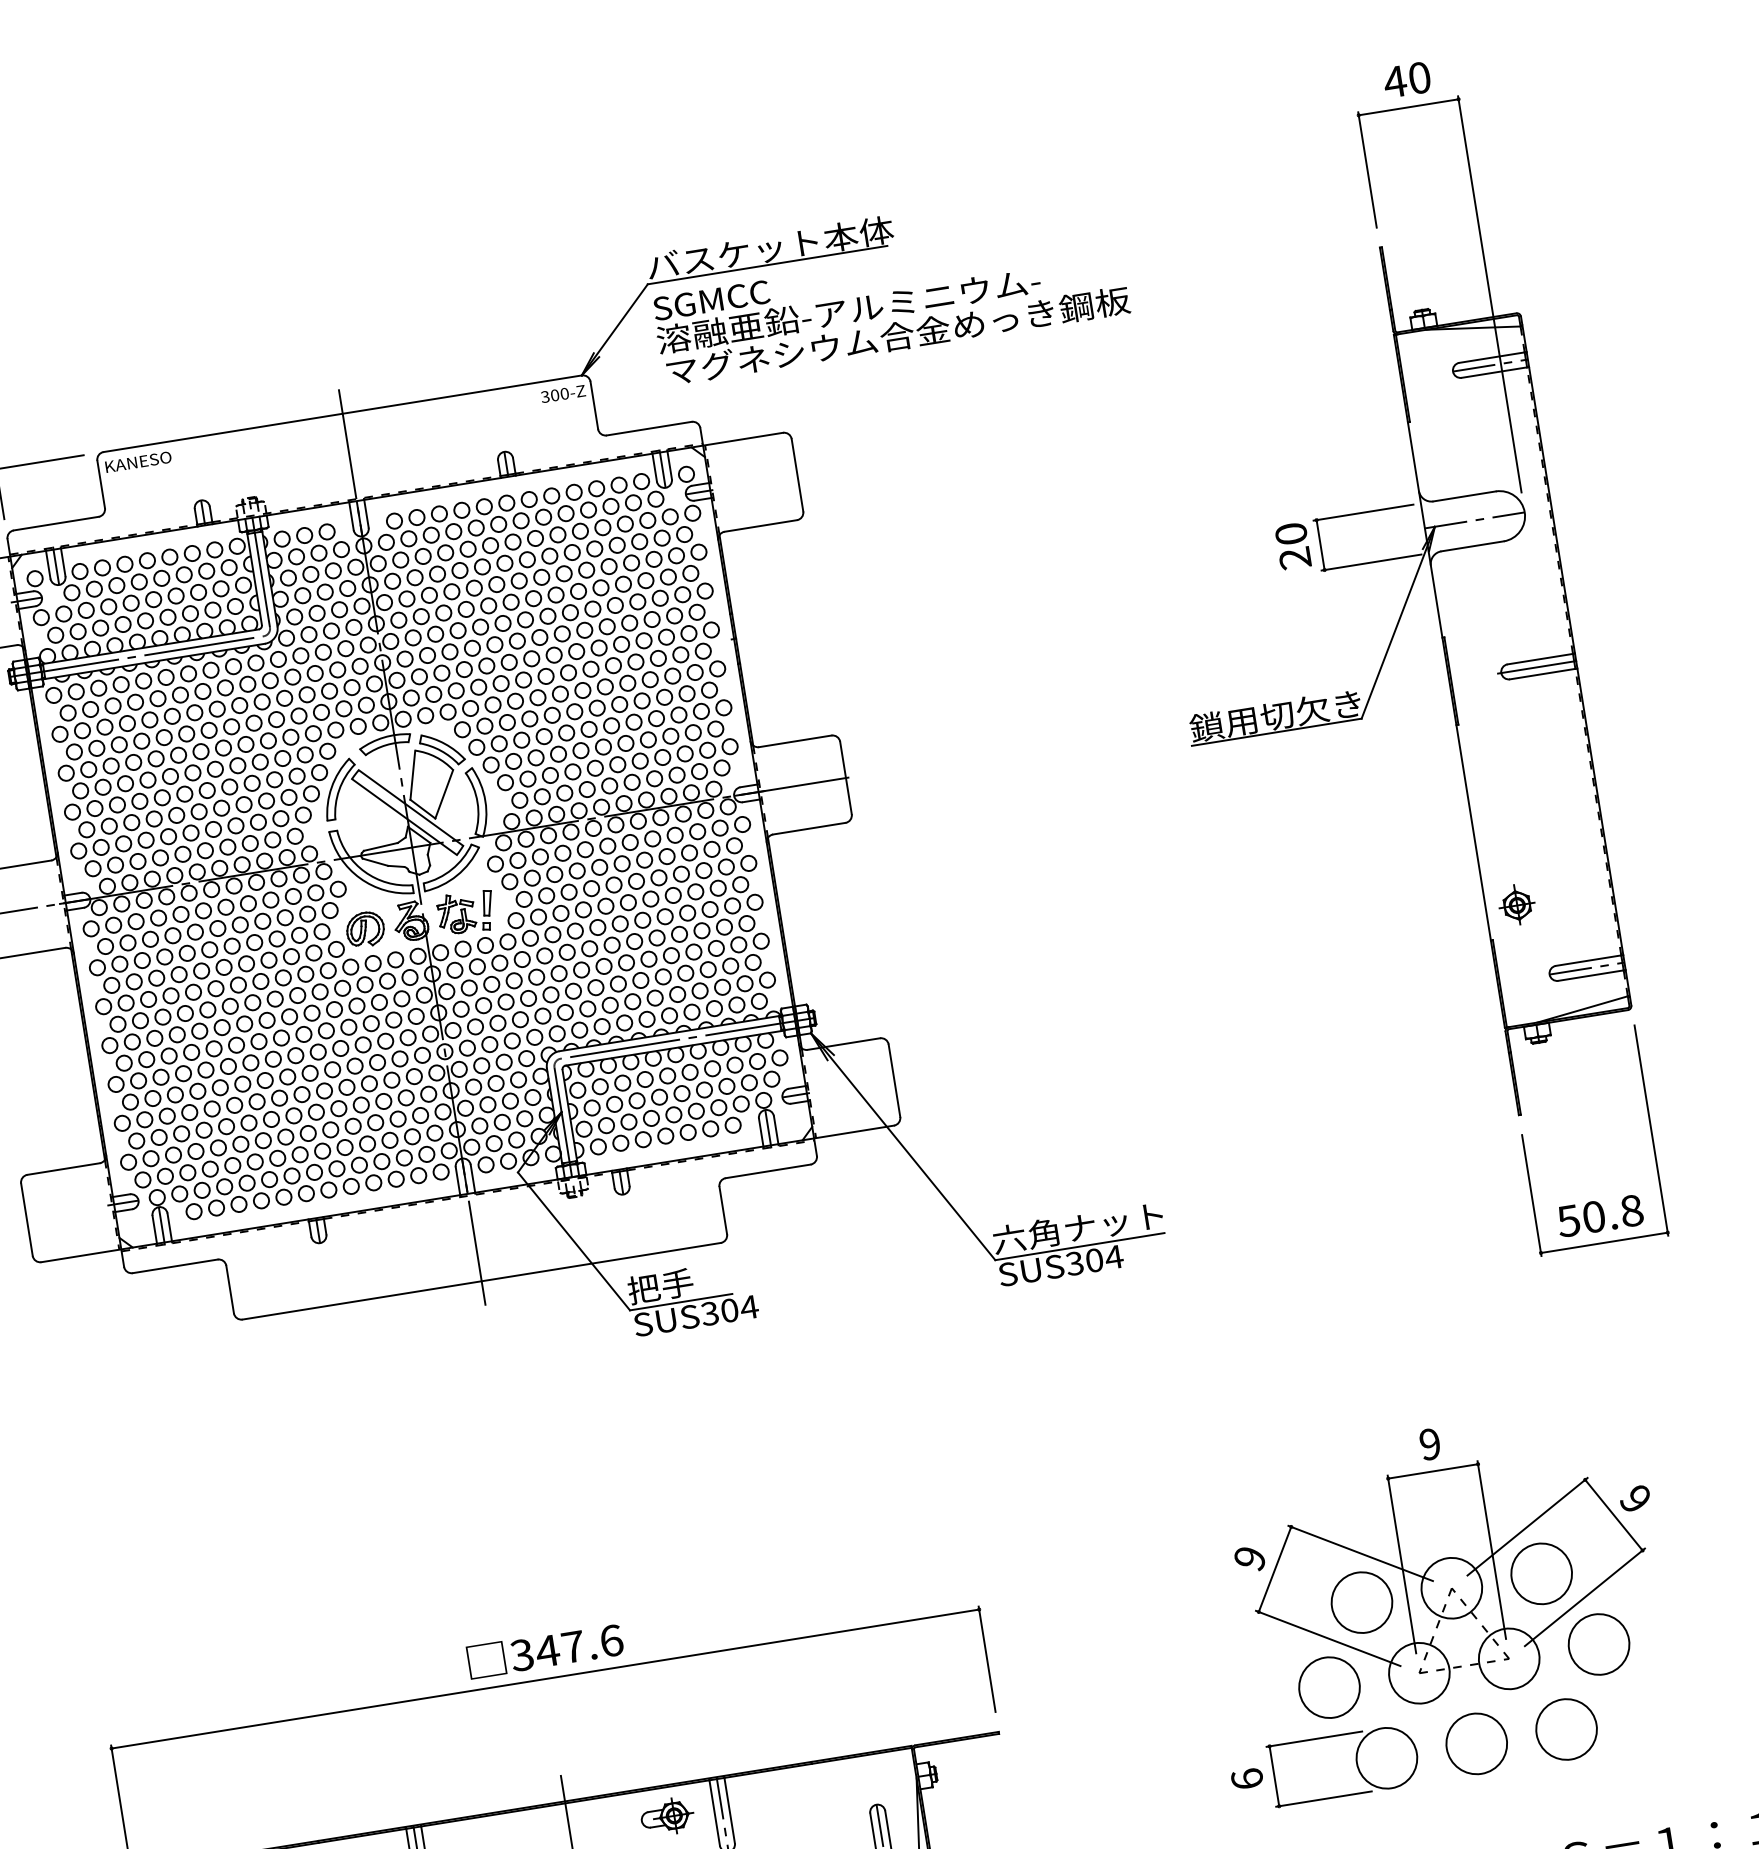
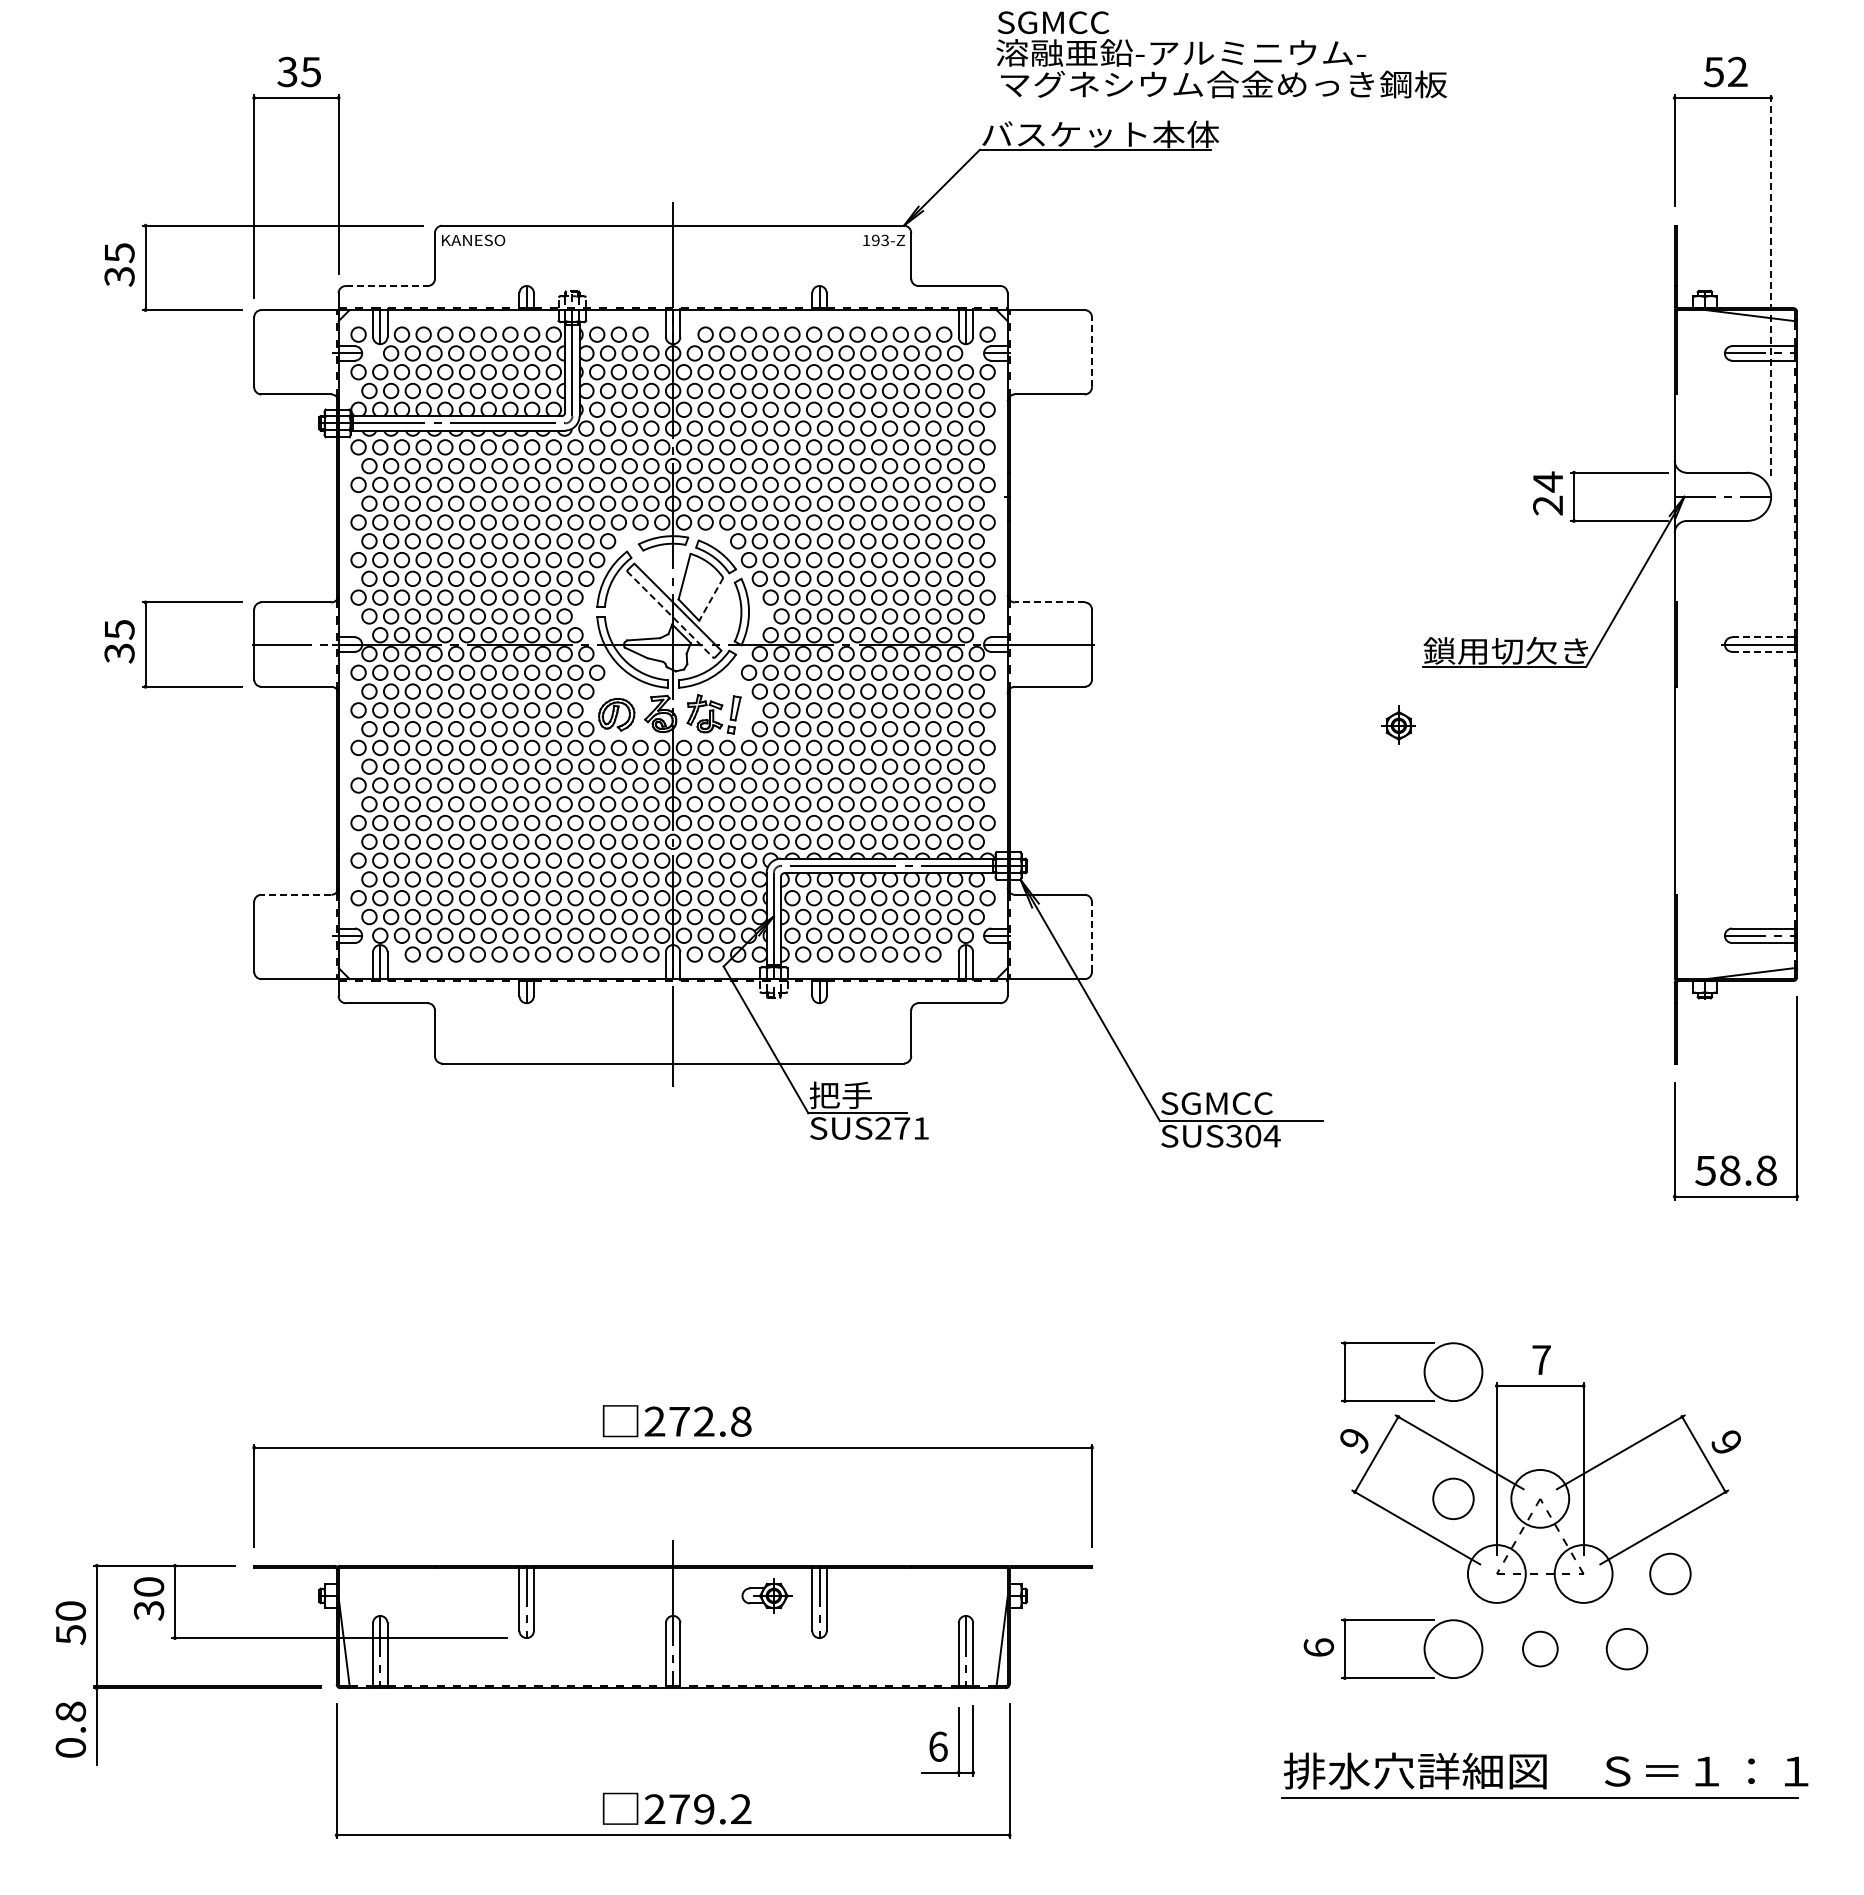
text: (1407, 80) -> (1725, 72), 40 -> 52
line: (1490, 294) -> (1771, 286), solid -> dashed
text: (890, 305) -> (1221, 54), moved
text: (554, 395) -> (875, 240), 300-Z -> 193-Z
line: (798, 475) -> (1092, 352), solid -> dashed
line: (56, 524) -> (386, 286), solid -> dashed
text: (1291, 533) -> (1548, 481), 20 -> 24
line: (1540, 659) -> (1763, 637), solid -> dashed
line: (1542, 673) -> (1763, 651), solid -> dashed
line: (794, 741) -> (1049, 602), solid -> dashed
line: (444, 794) -> (711, 599), solid -> dashed
line: (404, 816) -> (670, 614), solid -> dashed
part: (1516, 904) -> (1398, 724), moved
line: (894, 1080) -> (1092, 936), solid -> dashed
line: (63, 1168) -> (296, 894), solid -> dashed
text: (1594, 1216) -> (1730, 1170), 50.8 -> 58.8
text: (1077, 1228) -> (1242, 1103), 六角ナット -> SGMCC
text: (730, 1310) -> (902, 1128), SUS304 -> SUS271
text: (1430, 1444) -> (1541, 1360), 9 -> 7
part: (1309, 1475) -> (1423, 1371), added
circle: (1541, 1573) -> (1626, 1498), removed
circle: (1361, 1602) -> (1453, 1498), size x0.7
circle: (1599, 1643) -> (1670, 1573), size x0.7
text: (566, 1647) -> (697, 1421), 347.6 -> 272.8
circle: (1328, 1687) -> (1409, 1573), removed
circle: (1566, 1729) -> (1626, 1649), size x0.7
circle: (1476, 1743) -> (1540, 1648), size x0.6

